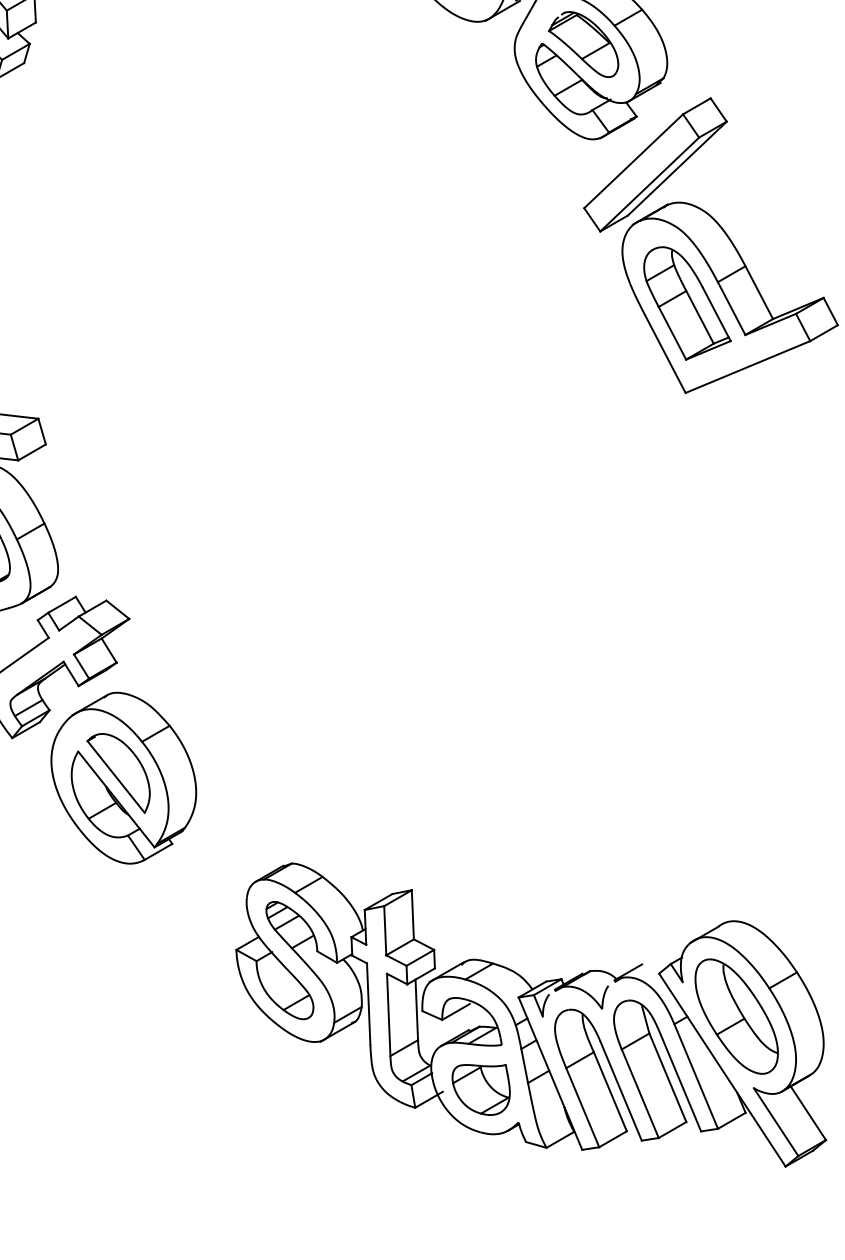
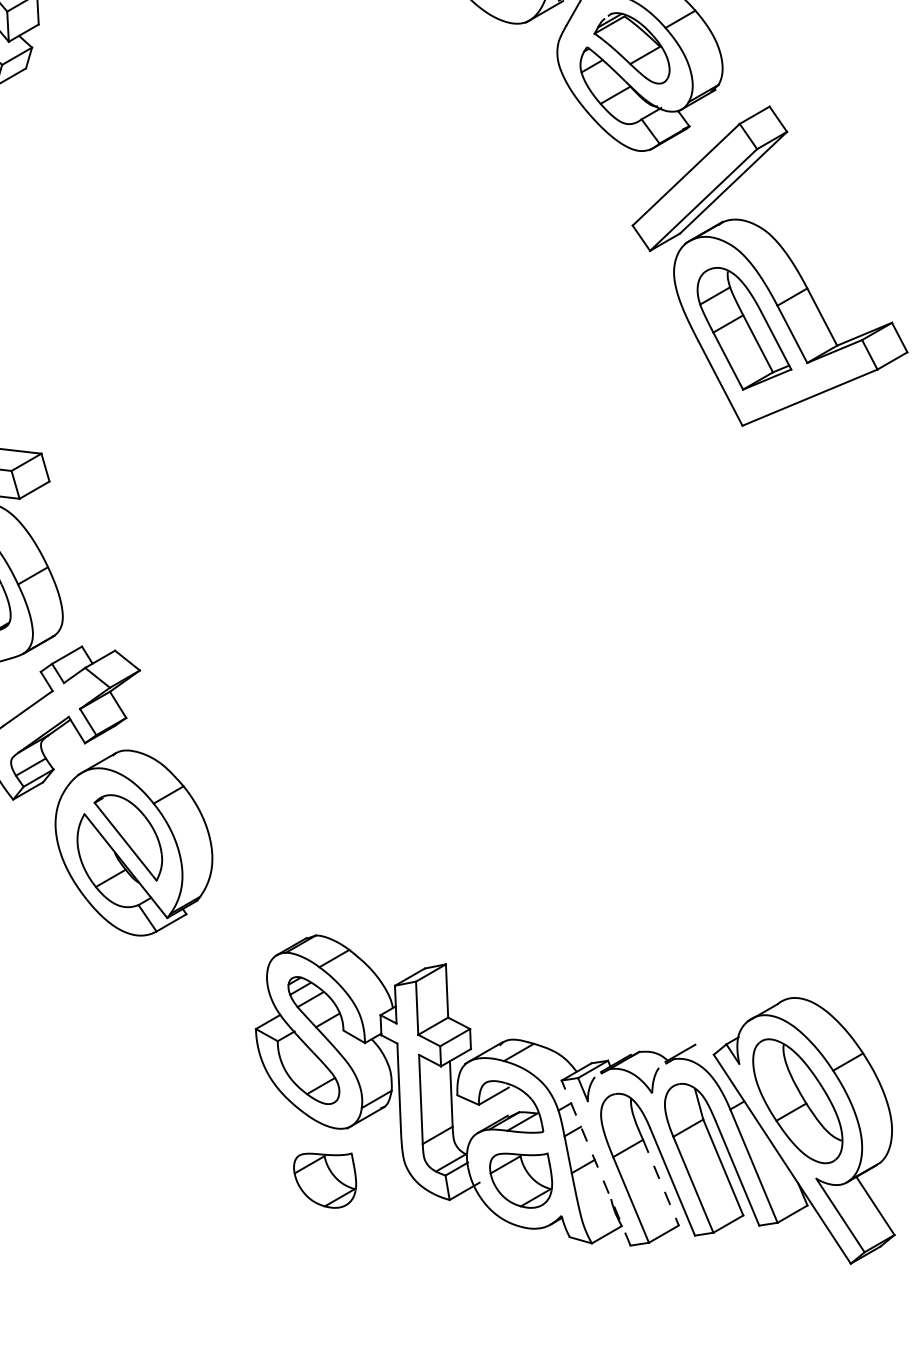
line: (549, 1073) -> (595, 1162), solid -> dashed
part: (300, 1089) -> (325, 1180), added
line: (610, 1092) -> (661, 1183), solid -> dashed

